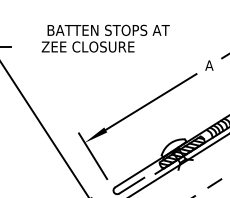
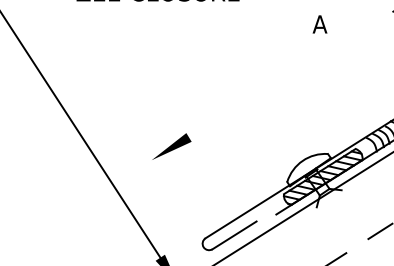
text: (209, 65) -> (320, 24), moved
line: (150, 101) -> (267, 87), removed
line: (93, 156) -> (167, 184), removed

